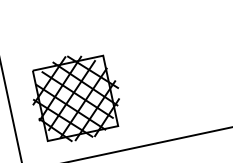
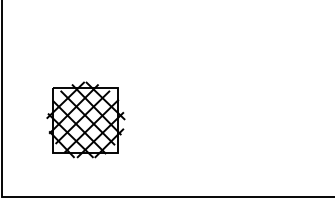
part: (75, 97) -> (85, 119), size x0.71

